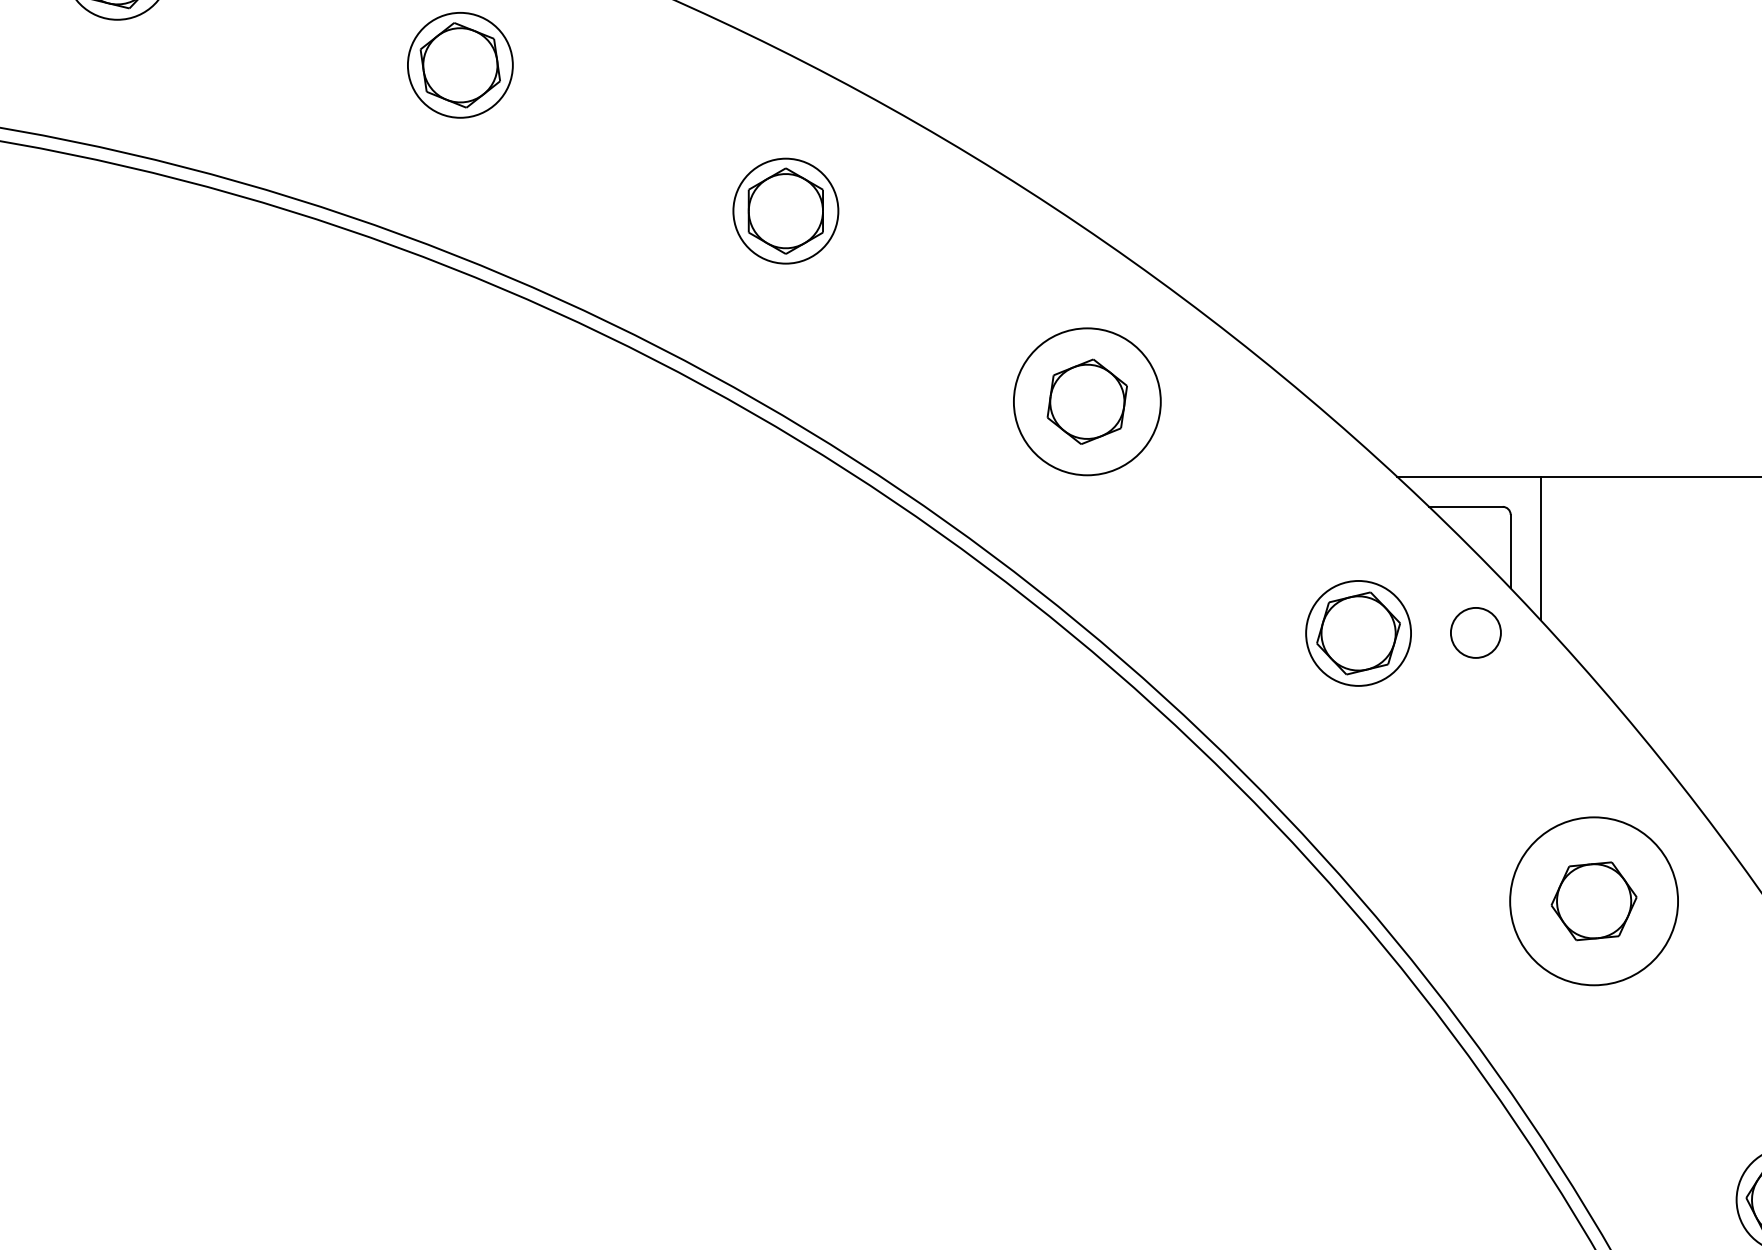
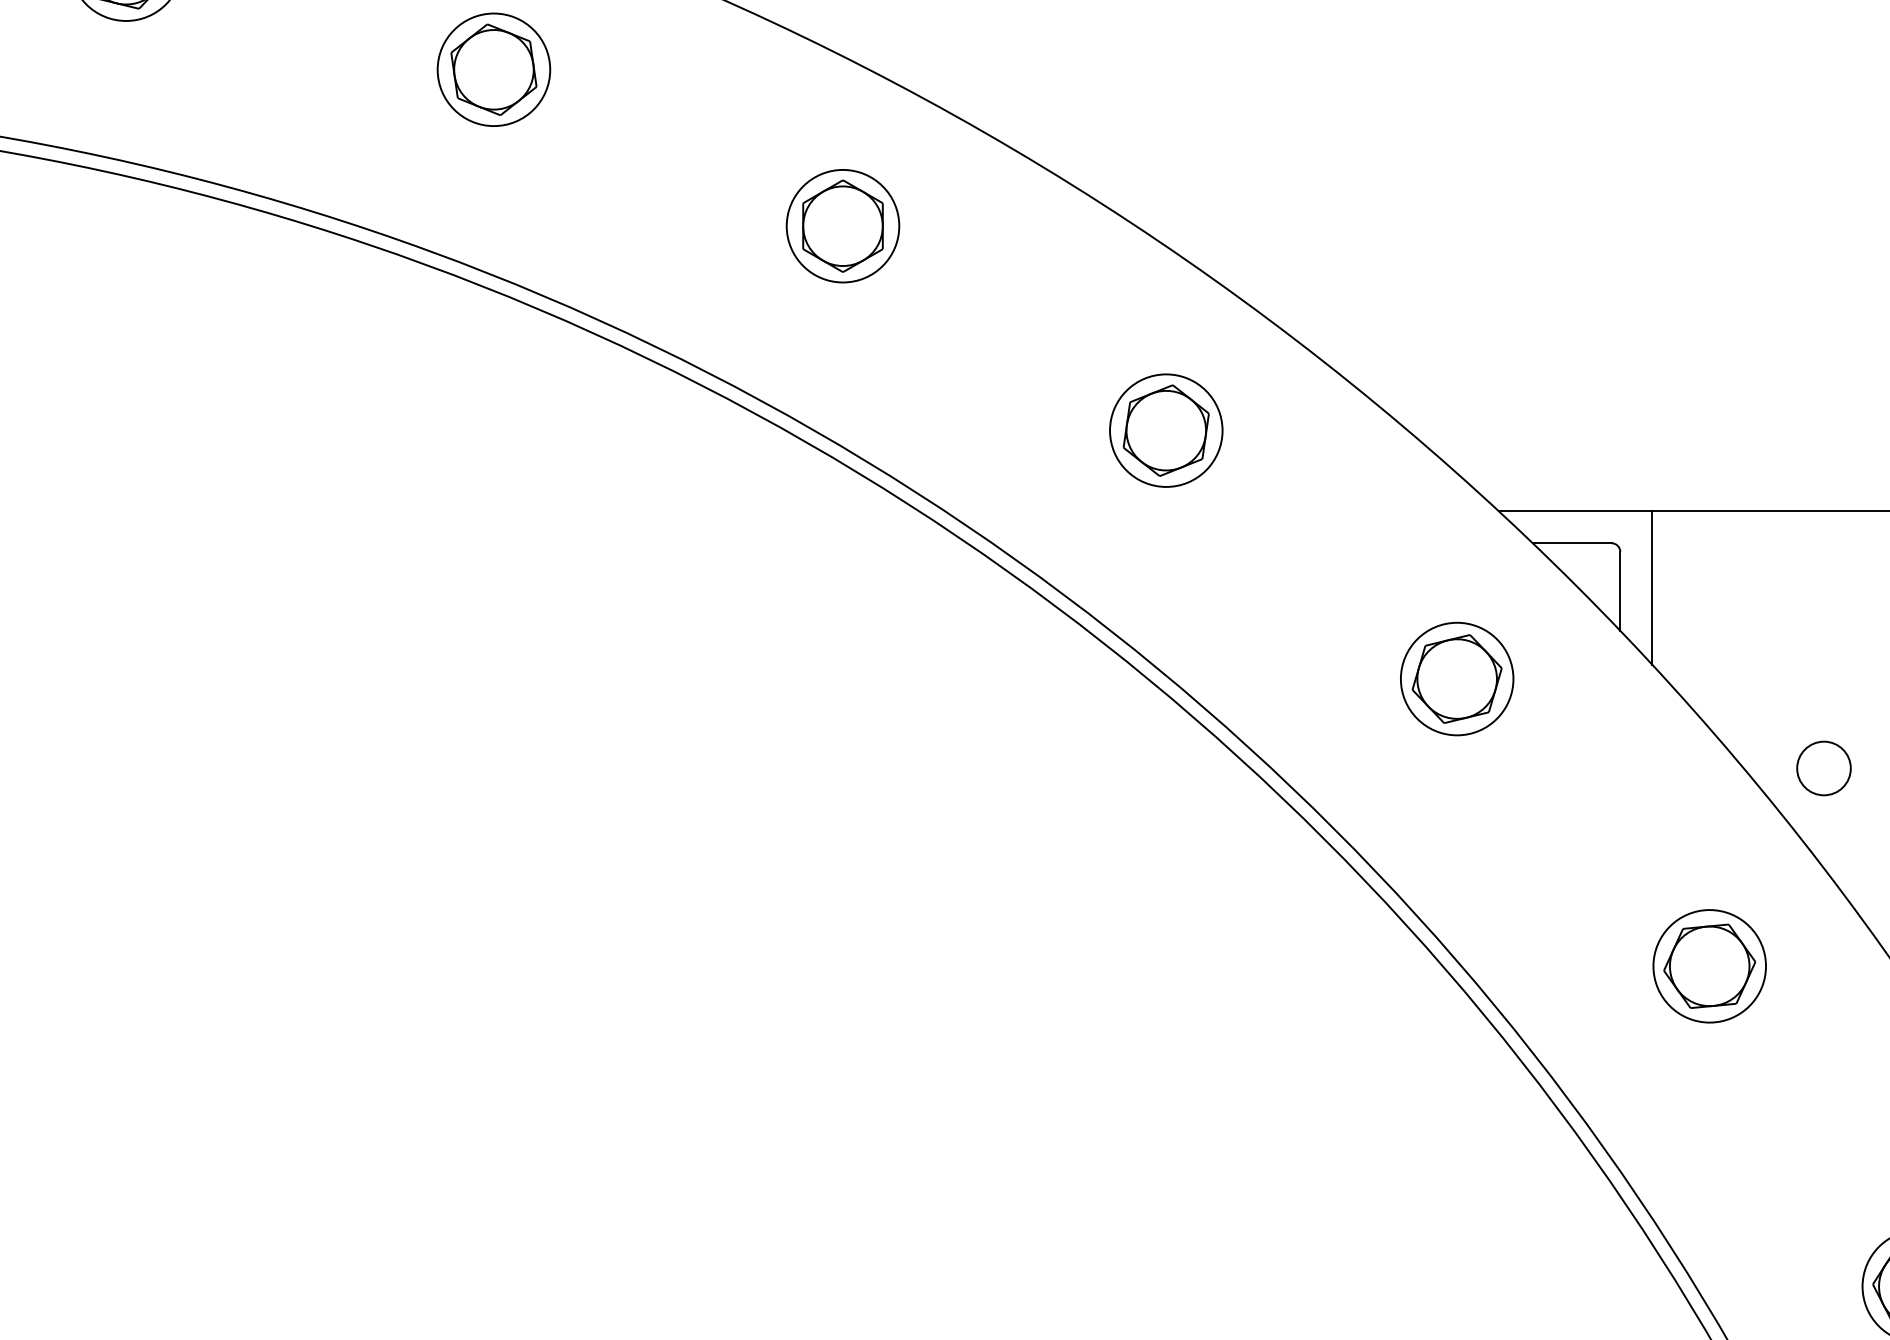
circle: (1087, 401) -> (1166, 430), size x0.71
circle: (1475, 632) -> (1823, 768), moved
circle: (1593, 901) -> (1709, 966), size x0.62

